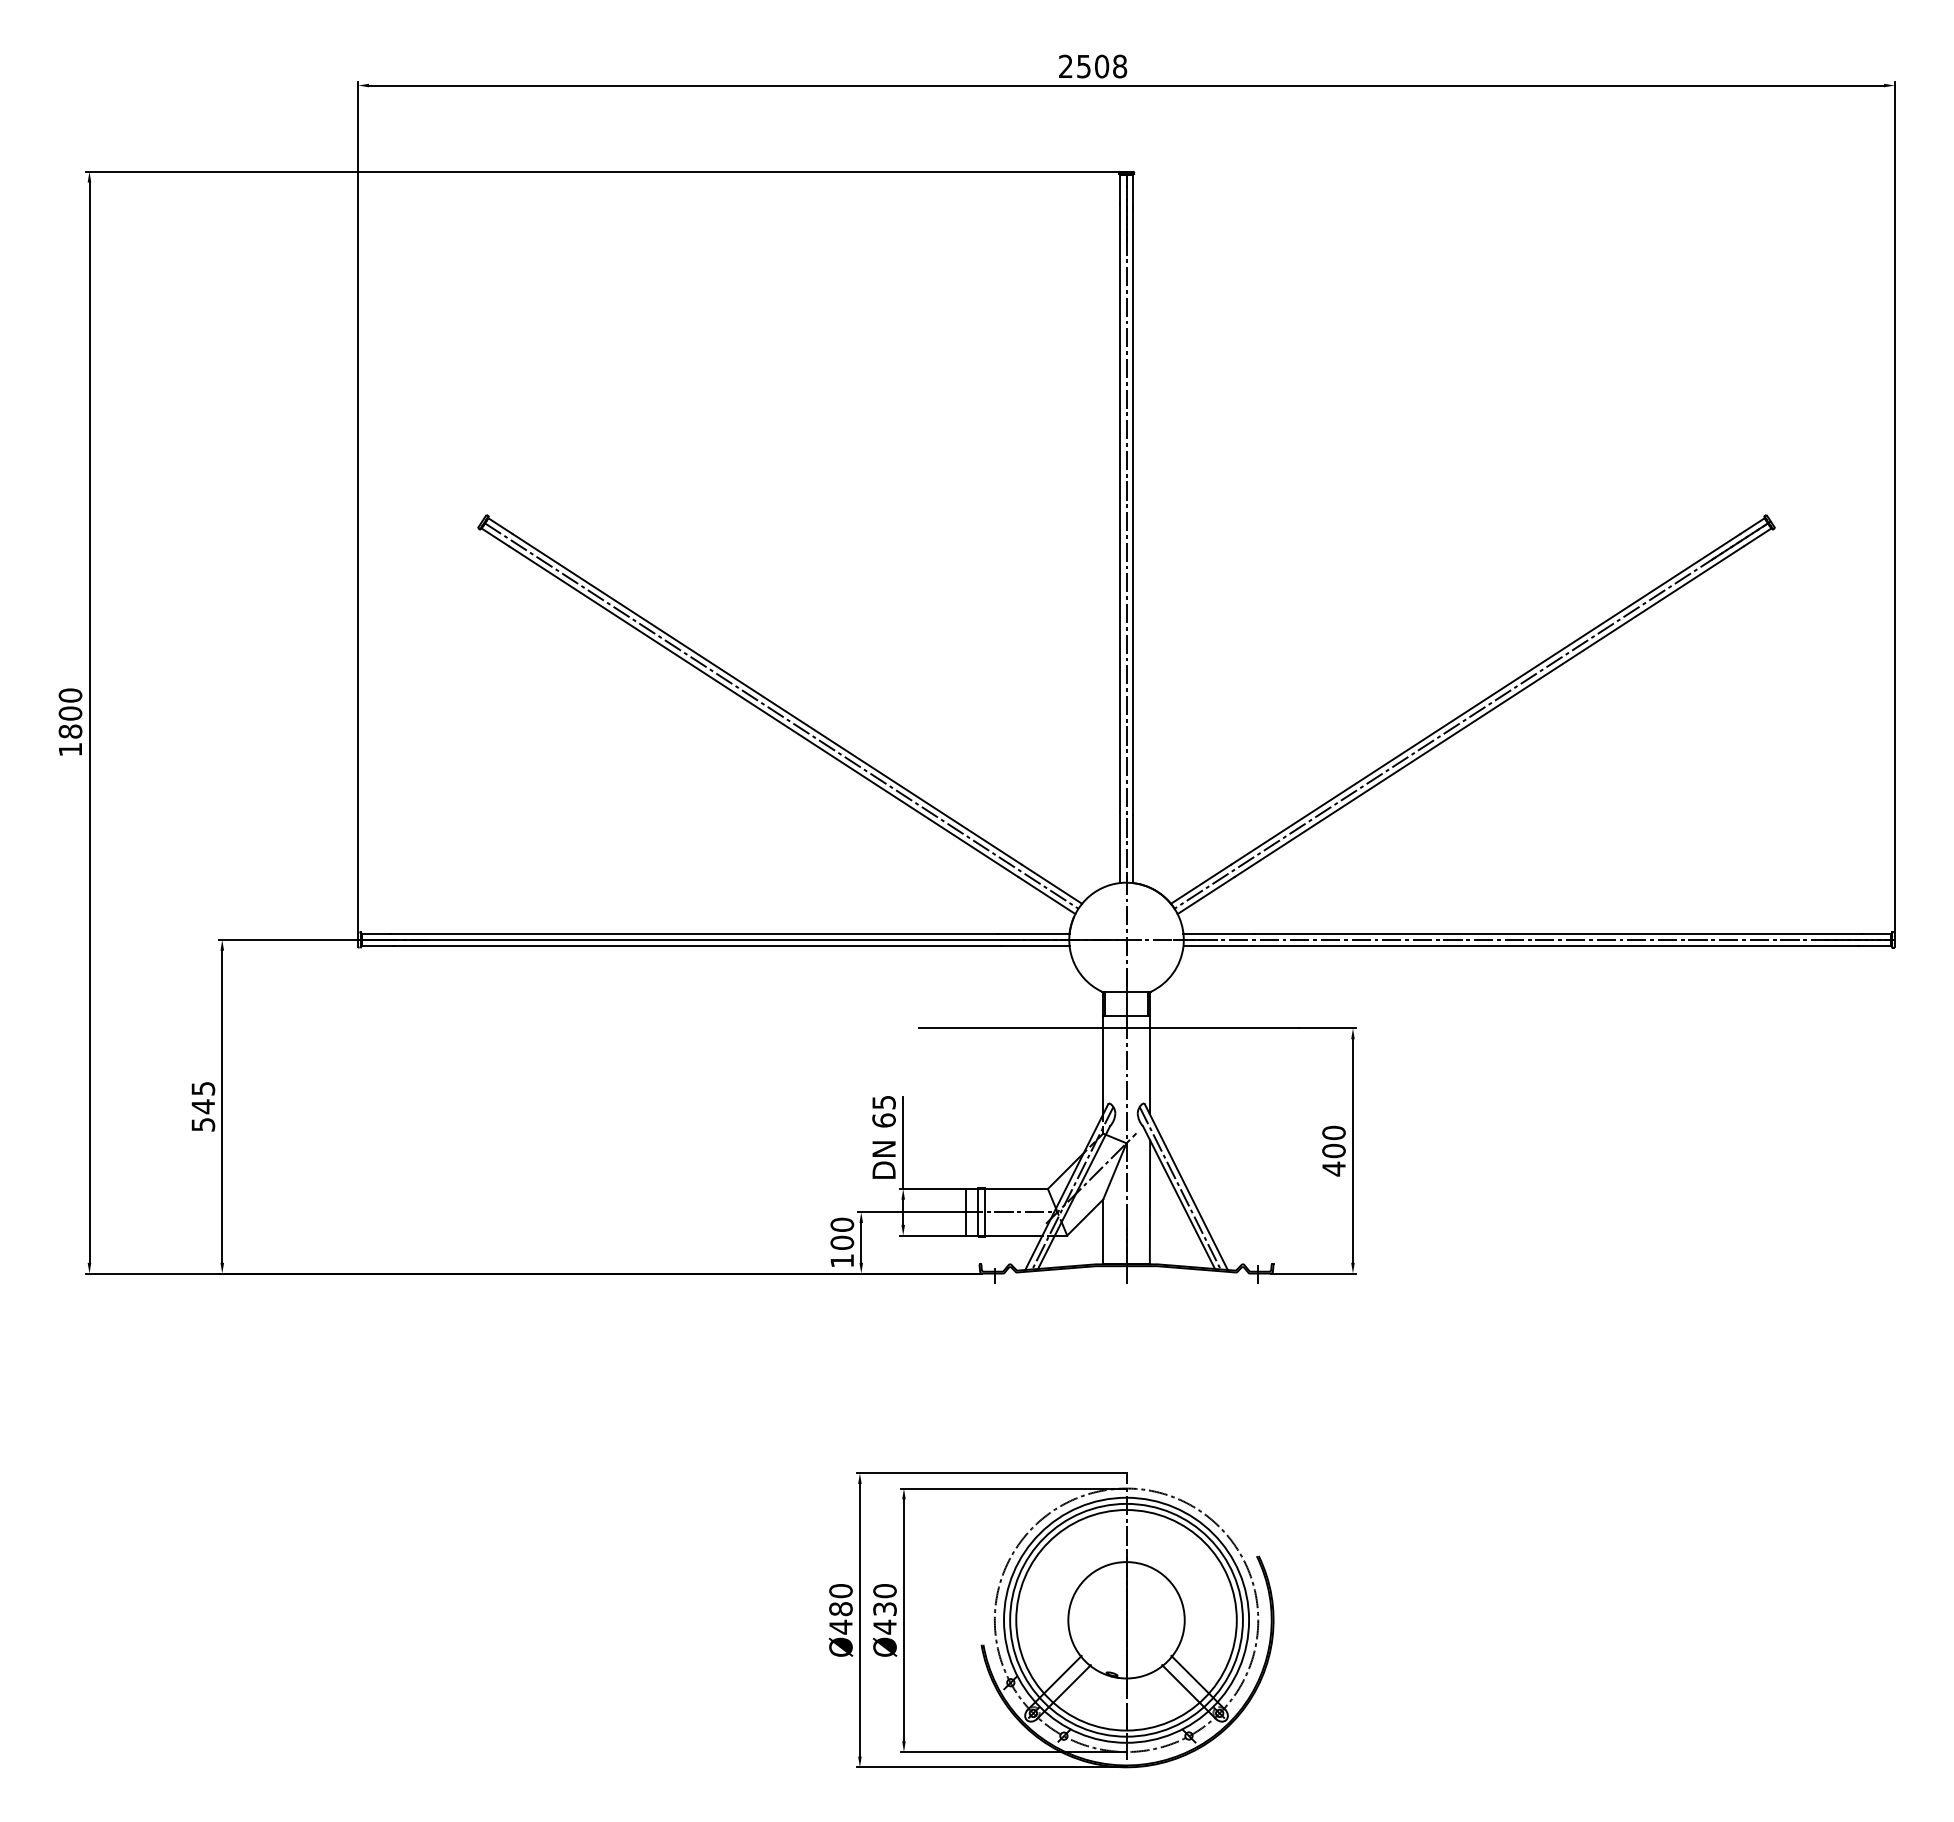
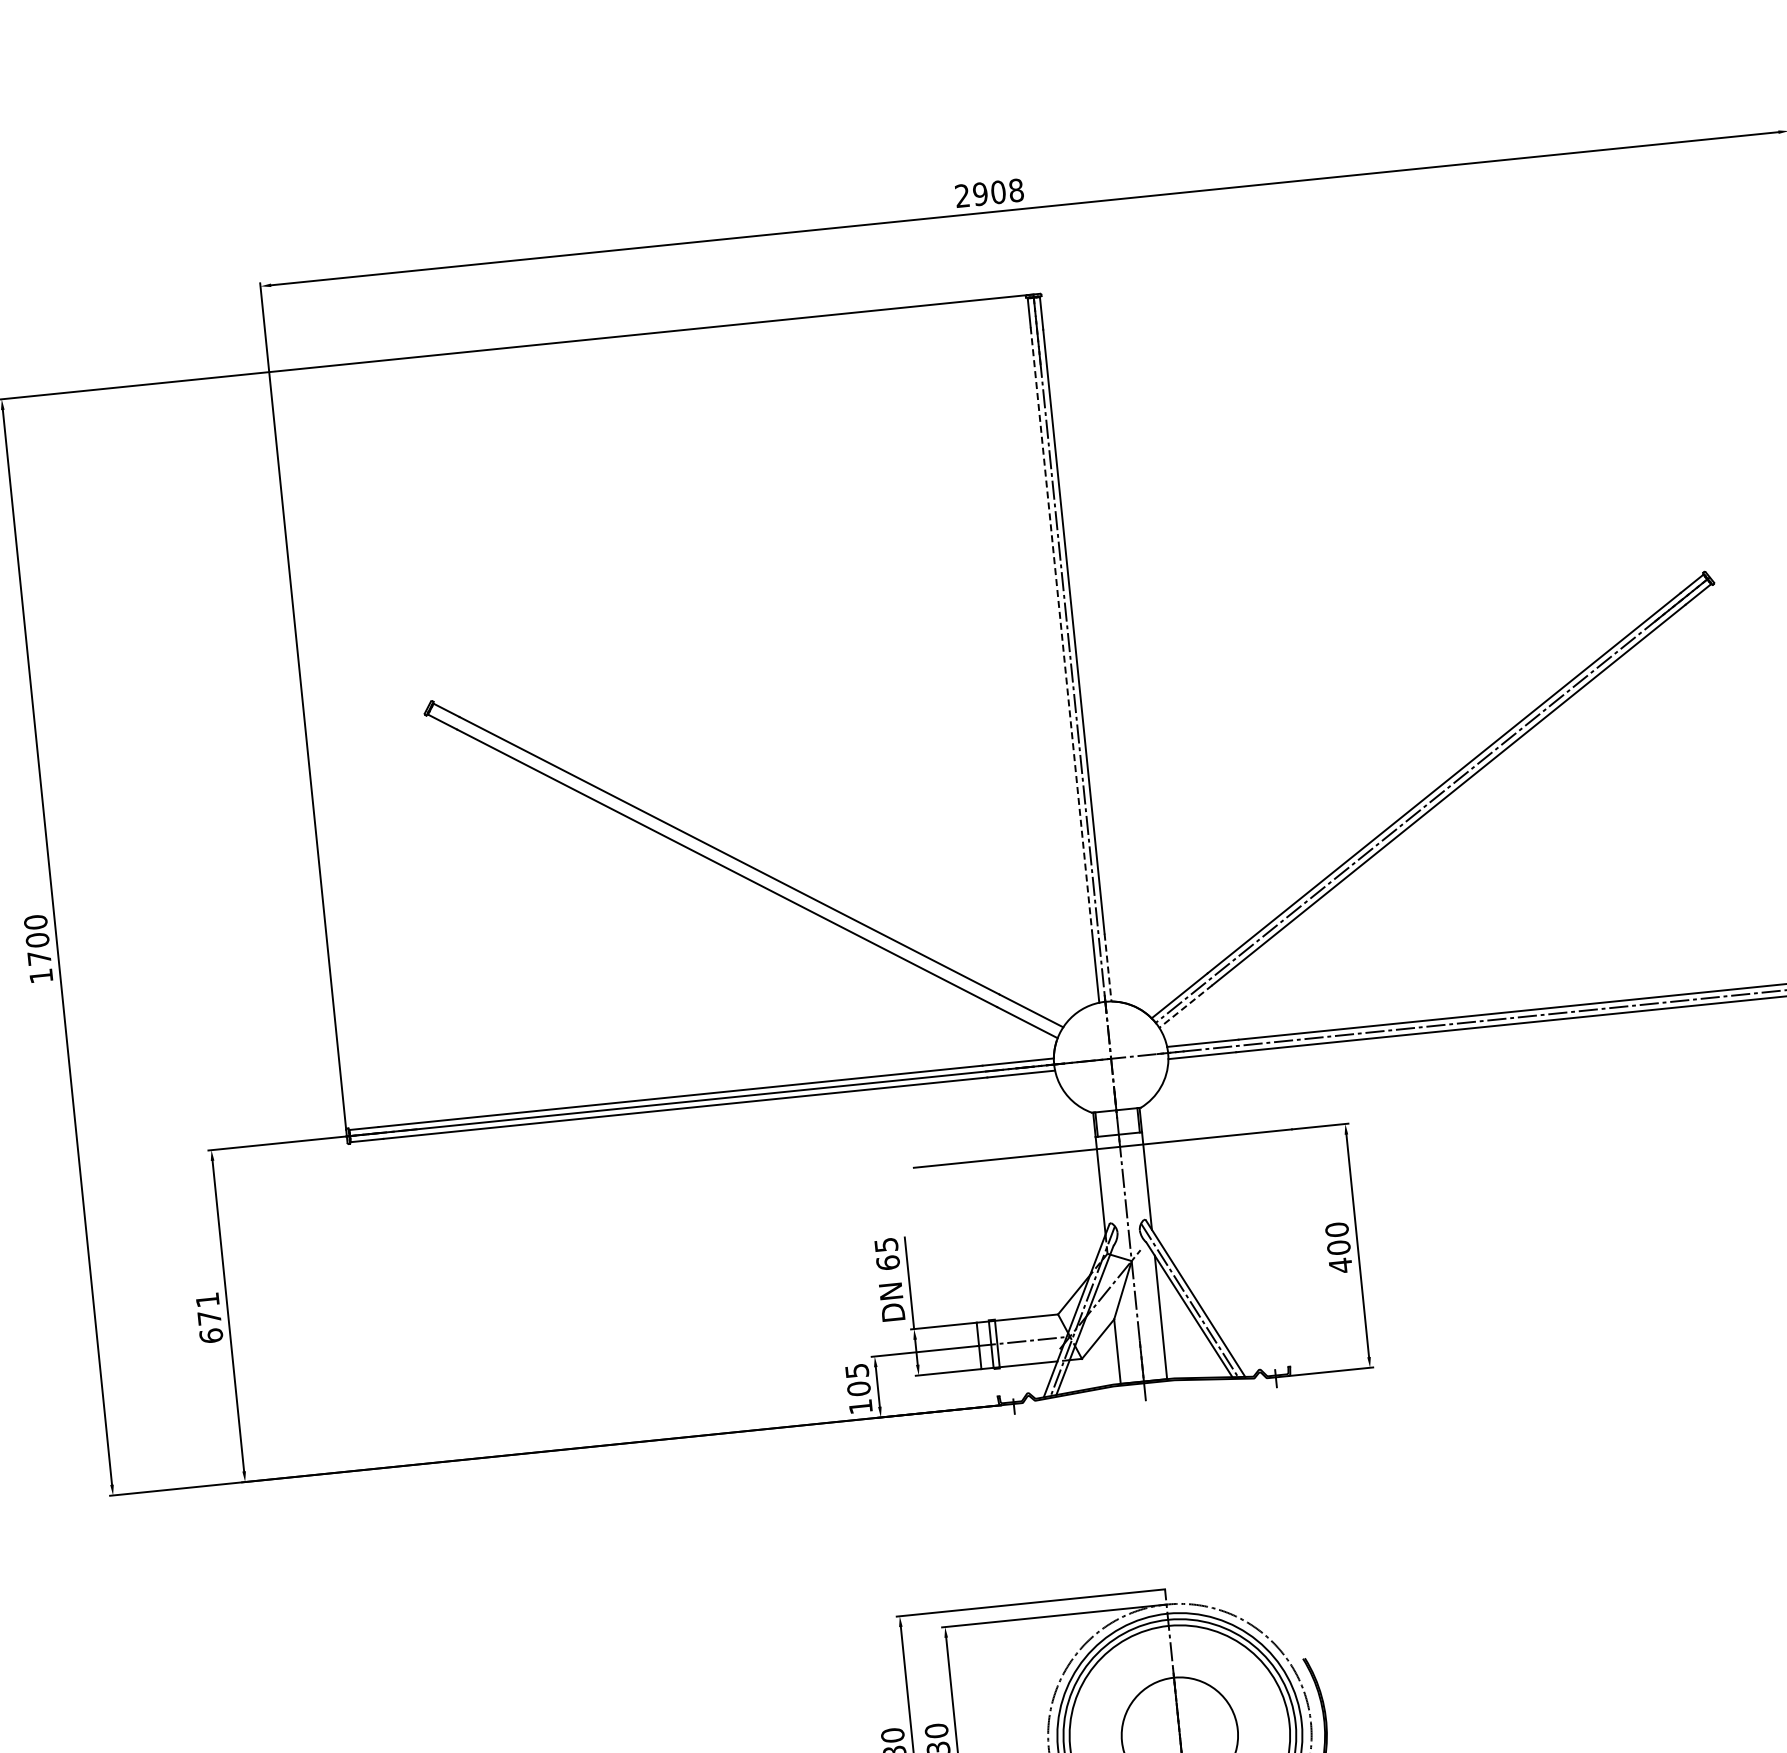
text: (1083, 66) -> (980, 194), 2508 -> 2908
line: (1120, 507) -> (1061, 629), solid -> dashed
line: (781, 715) -> (745, 870), removed
text: (70, 731) -> (39, 958), 1800 -> 1700
line: (1132, 849) -> (1107, 968), solid -> dashed
line: (1205, 895) -> (1185, 1006), solid -> dashed
text: (203, 1106) -> (209, 1317), 545 -> 671
text: (842, 1224) -> (857, 1370), 100 -> 105

